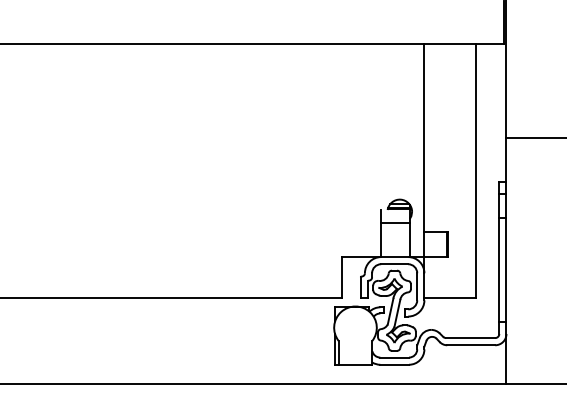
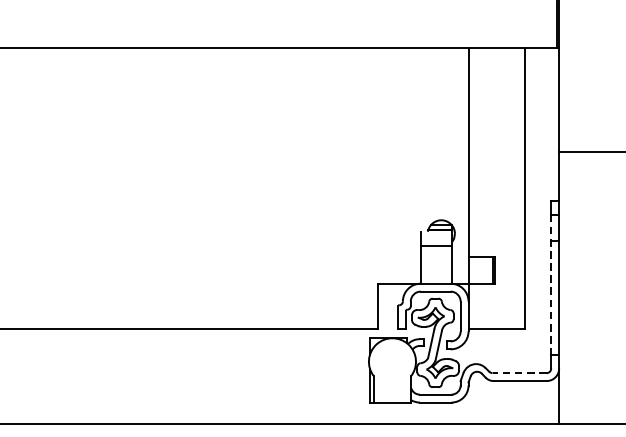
line: (499, 258) -> (551, 285), solid -> dashed
line: (470, 338) -> (519, 373), solid -> dashed

